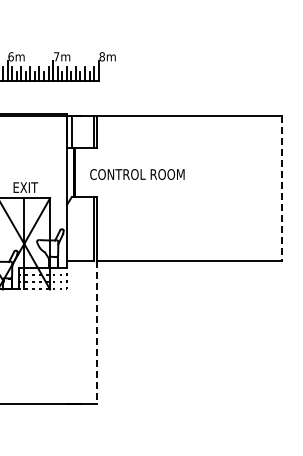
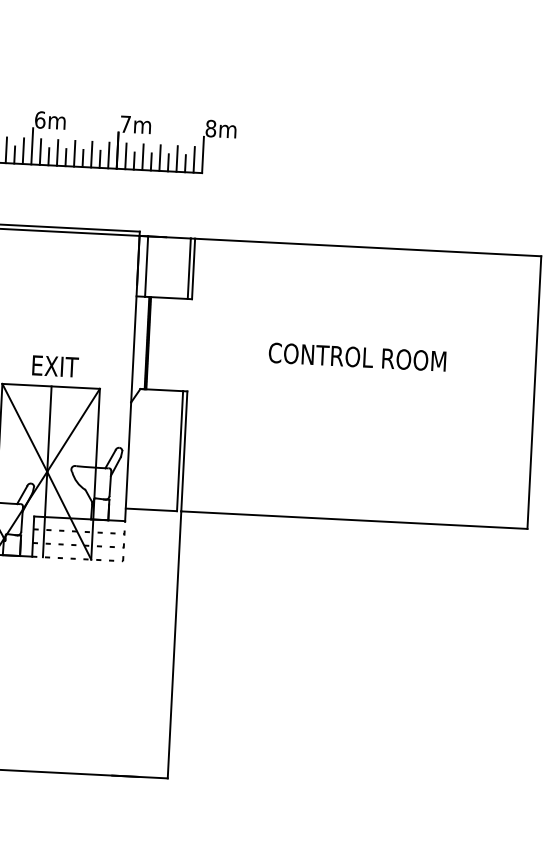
text: (137, 174) -> (357, 357), moved
line: (281, 188) -> (534, 392), dashed -> solid
line: (96, 333) -> (174, 646), dashed -> solid

